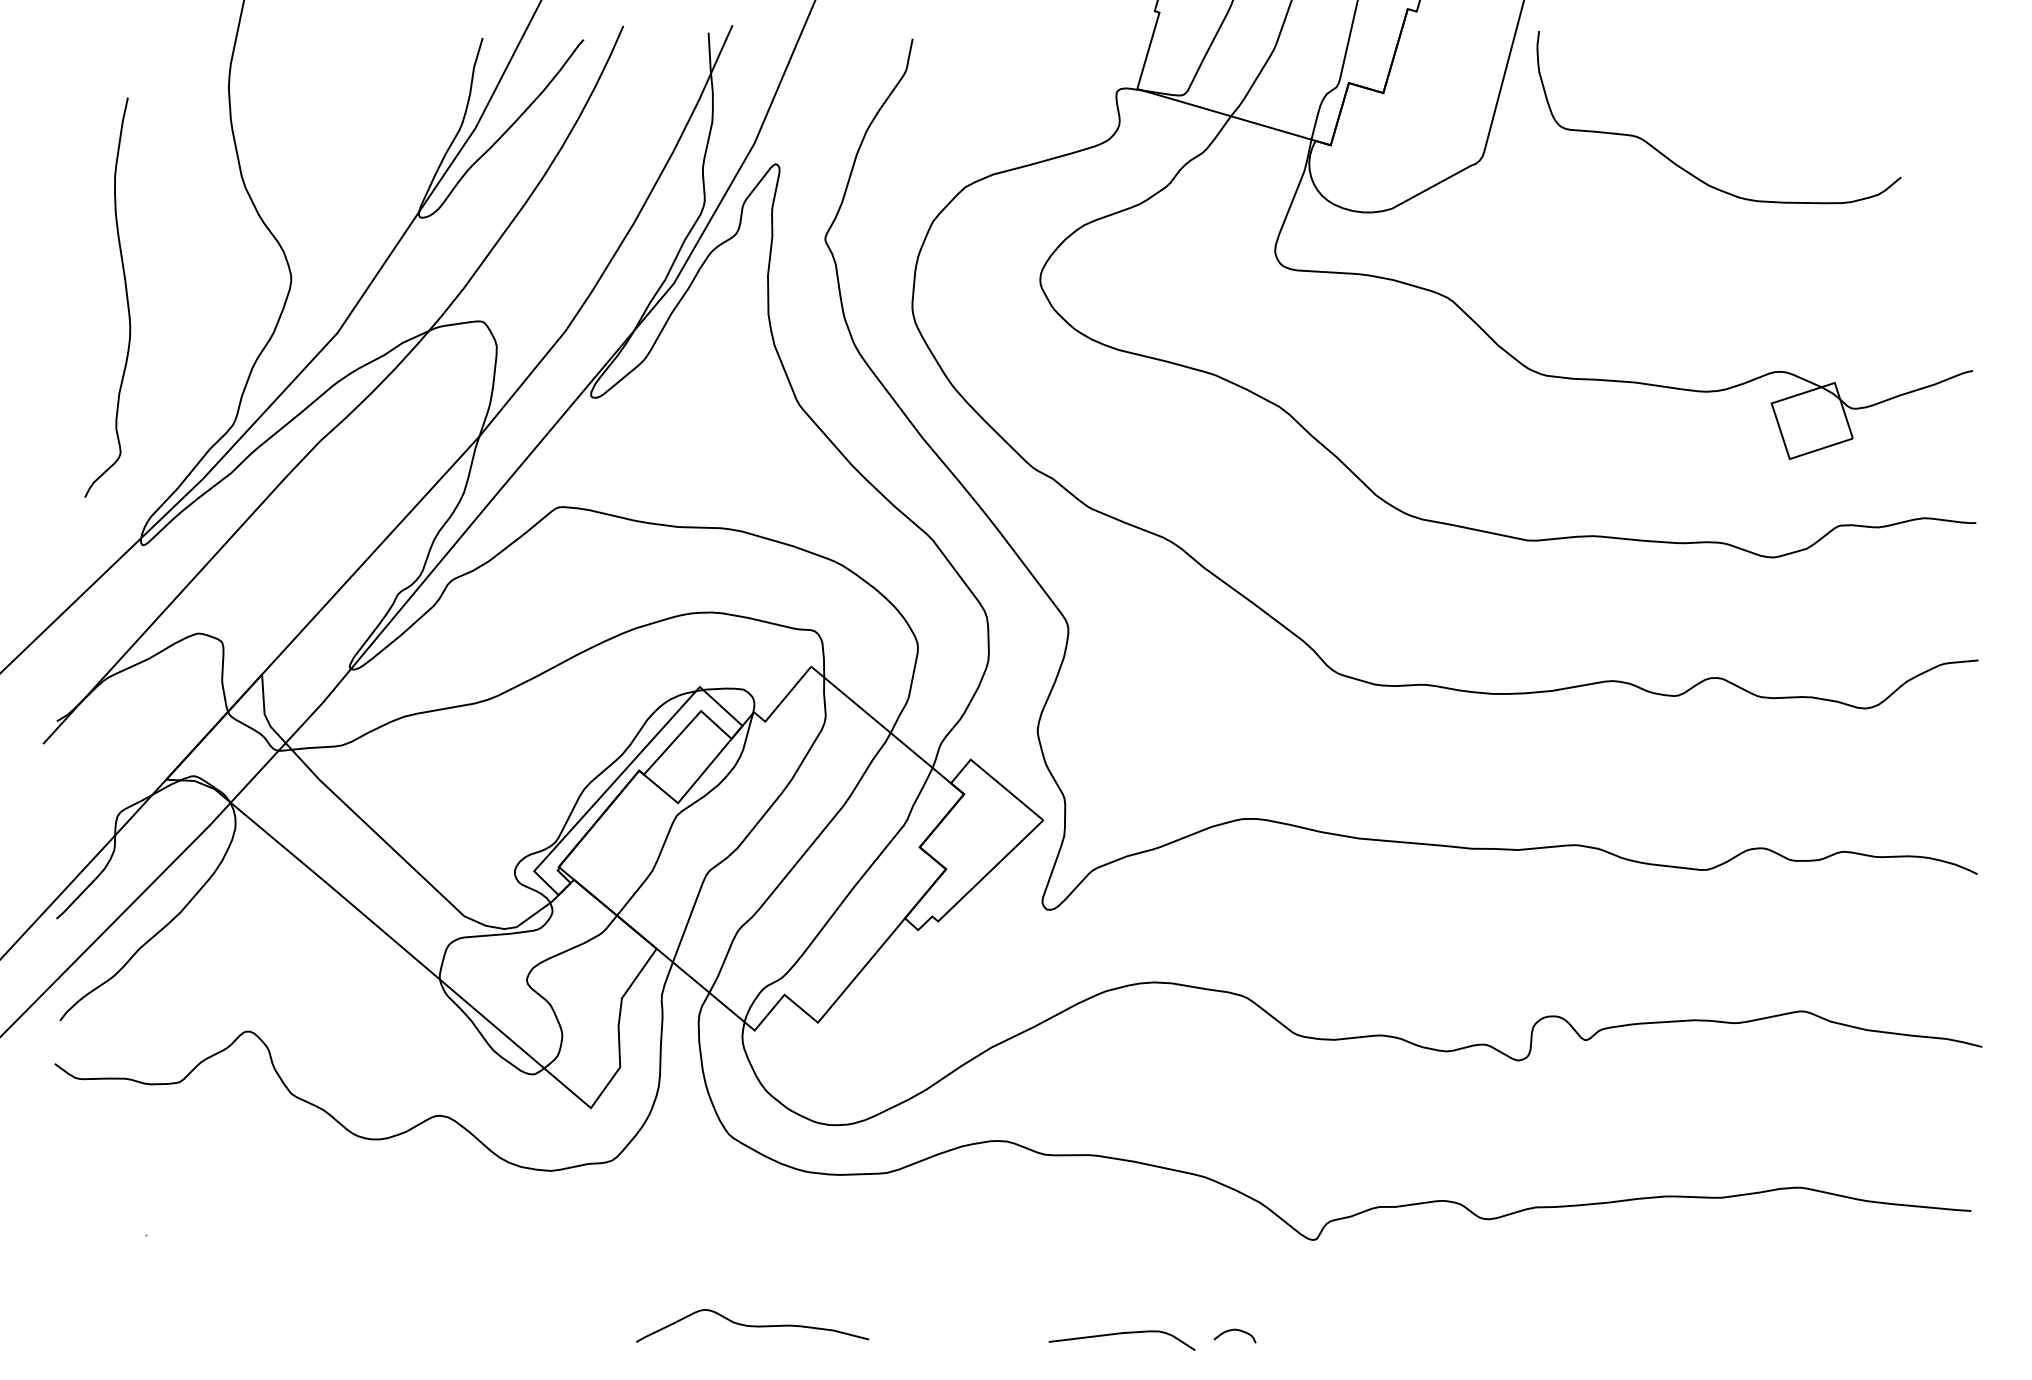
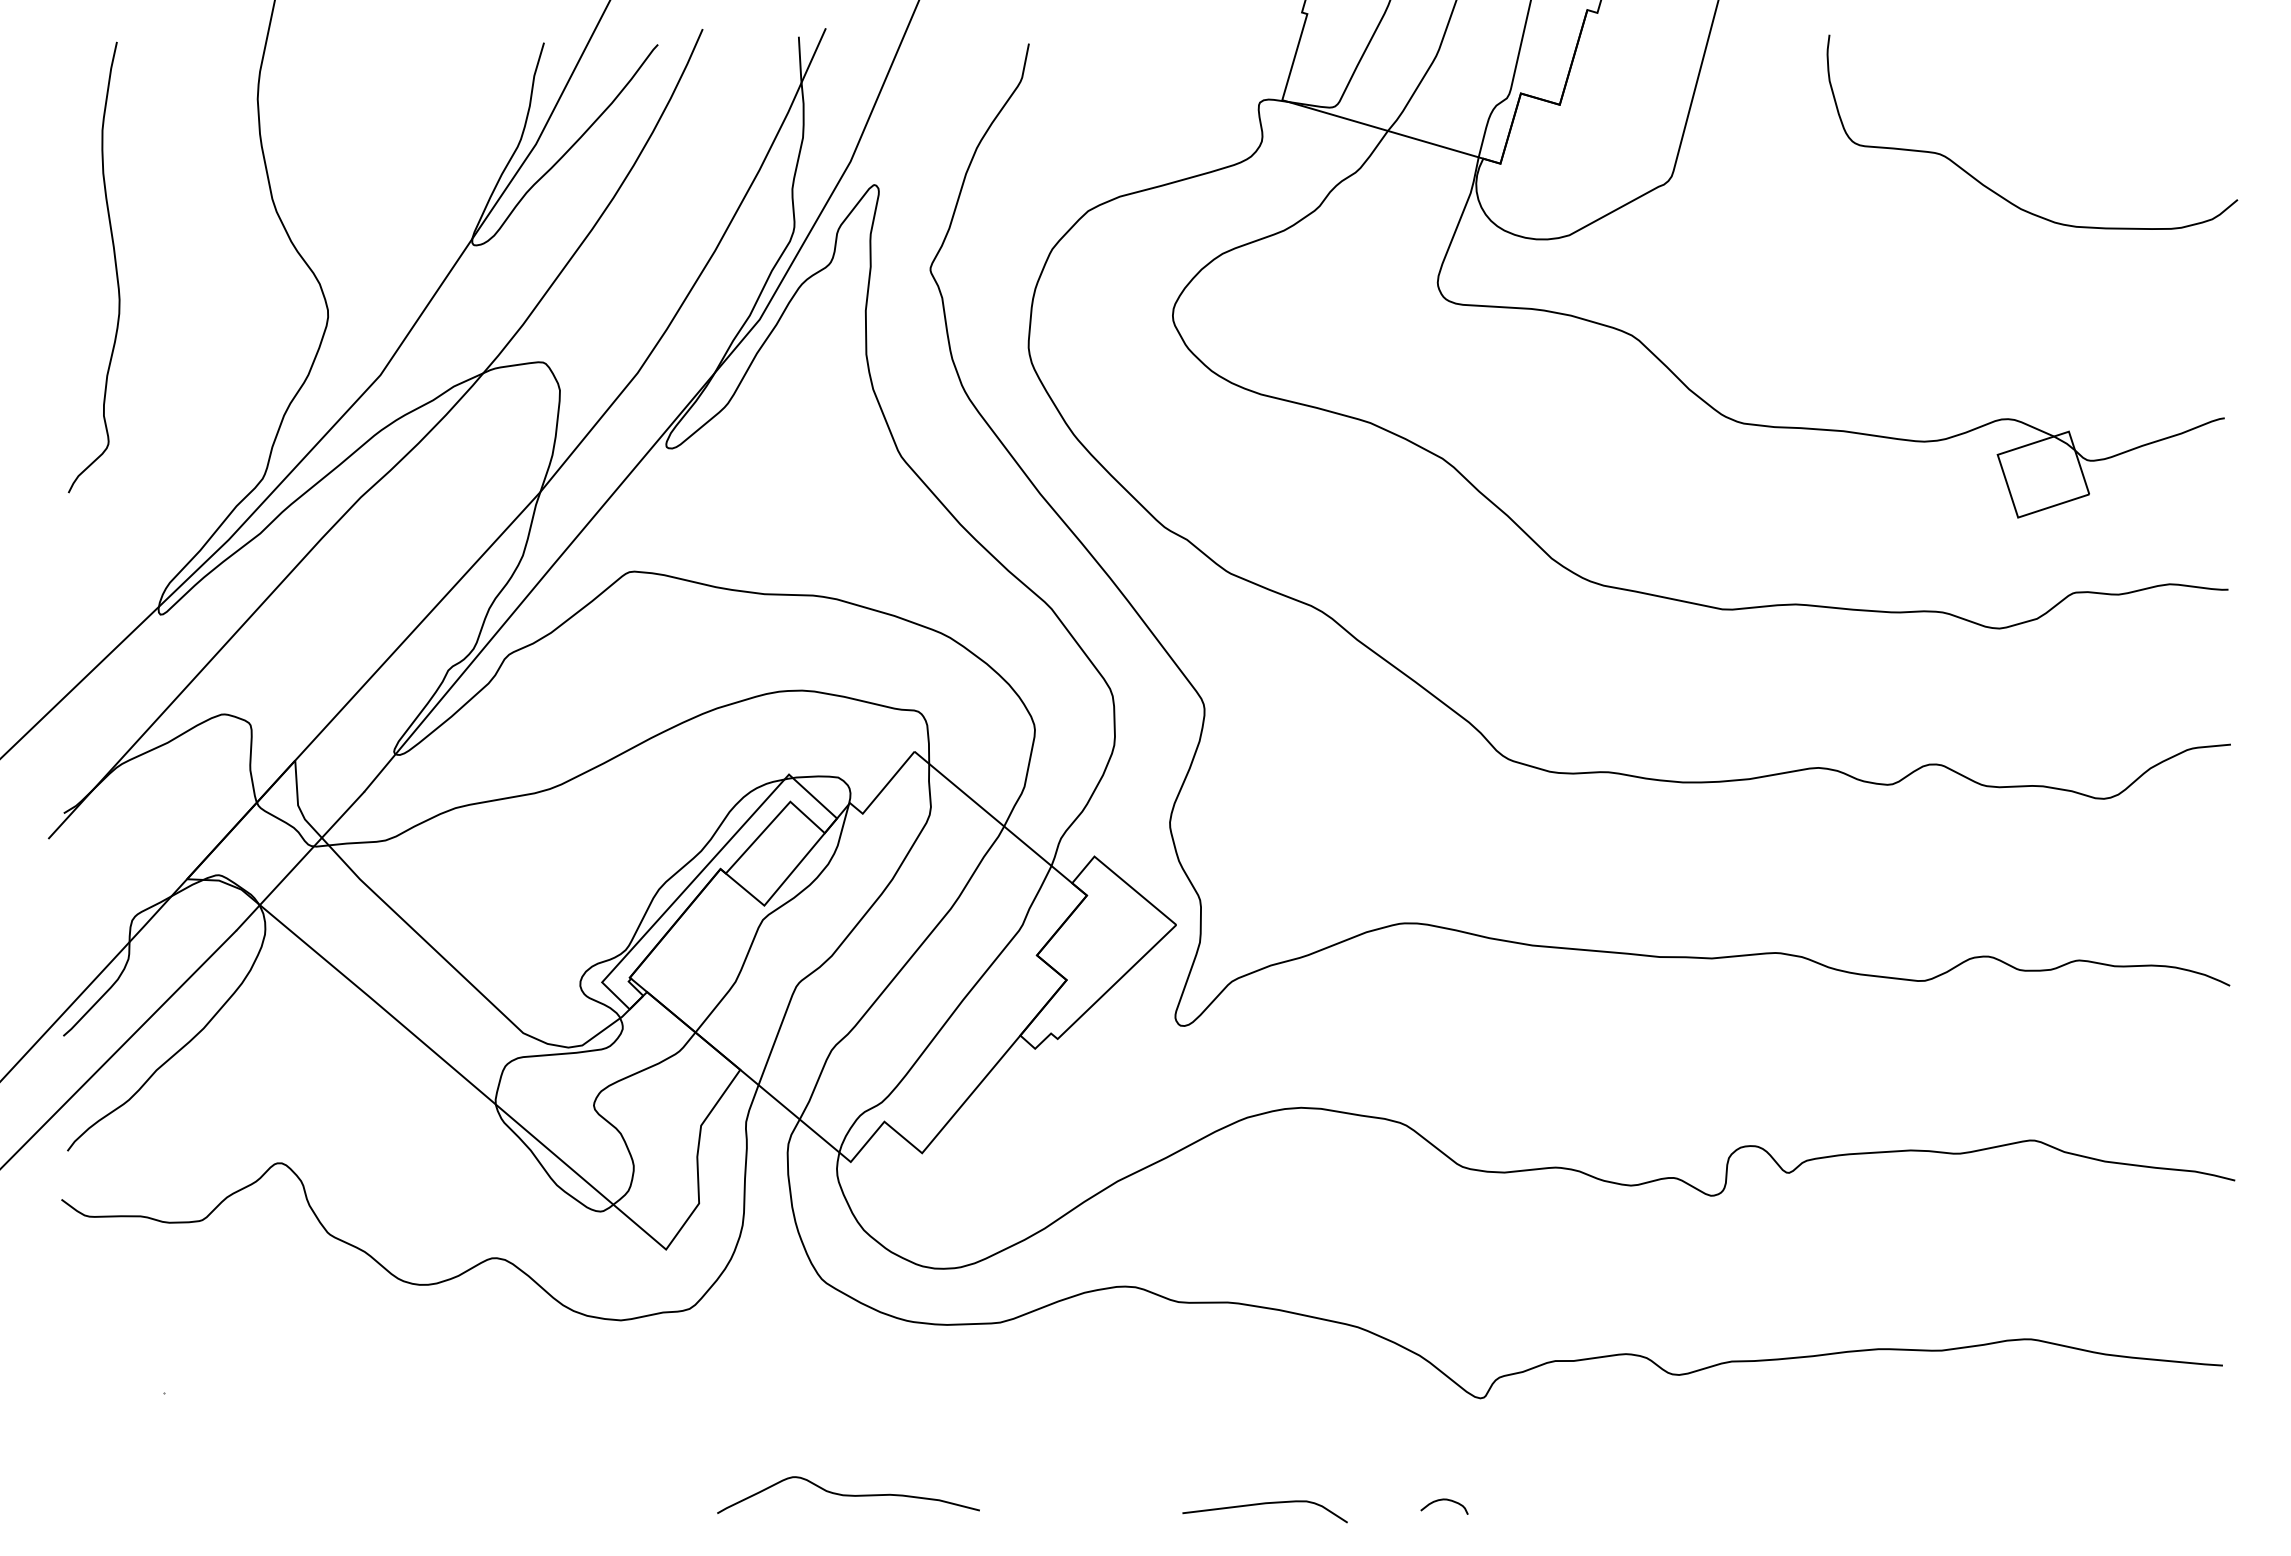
curve: (1686, 169) -> (1995, 191), moved
curve: (125, 294) -> (114, 263), moved
curve: (1235, 1330) -> (1444, 1500), moved

